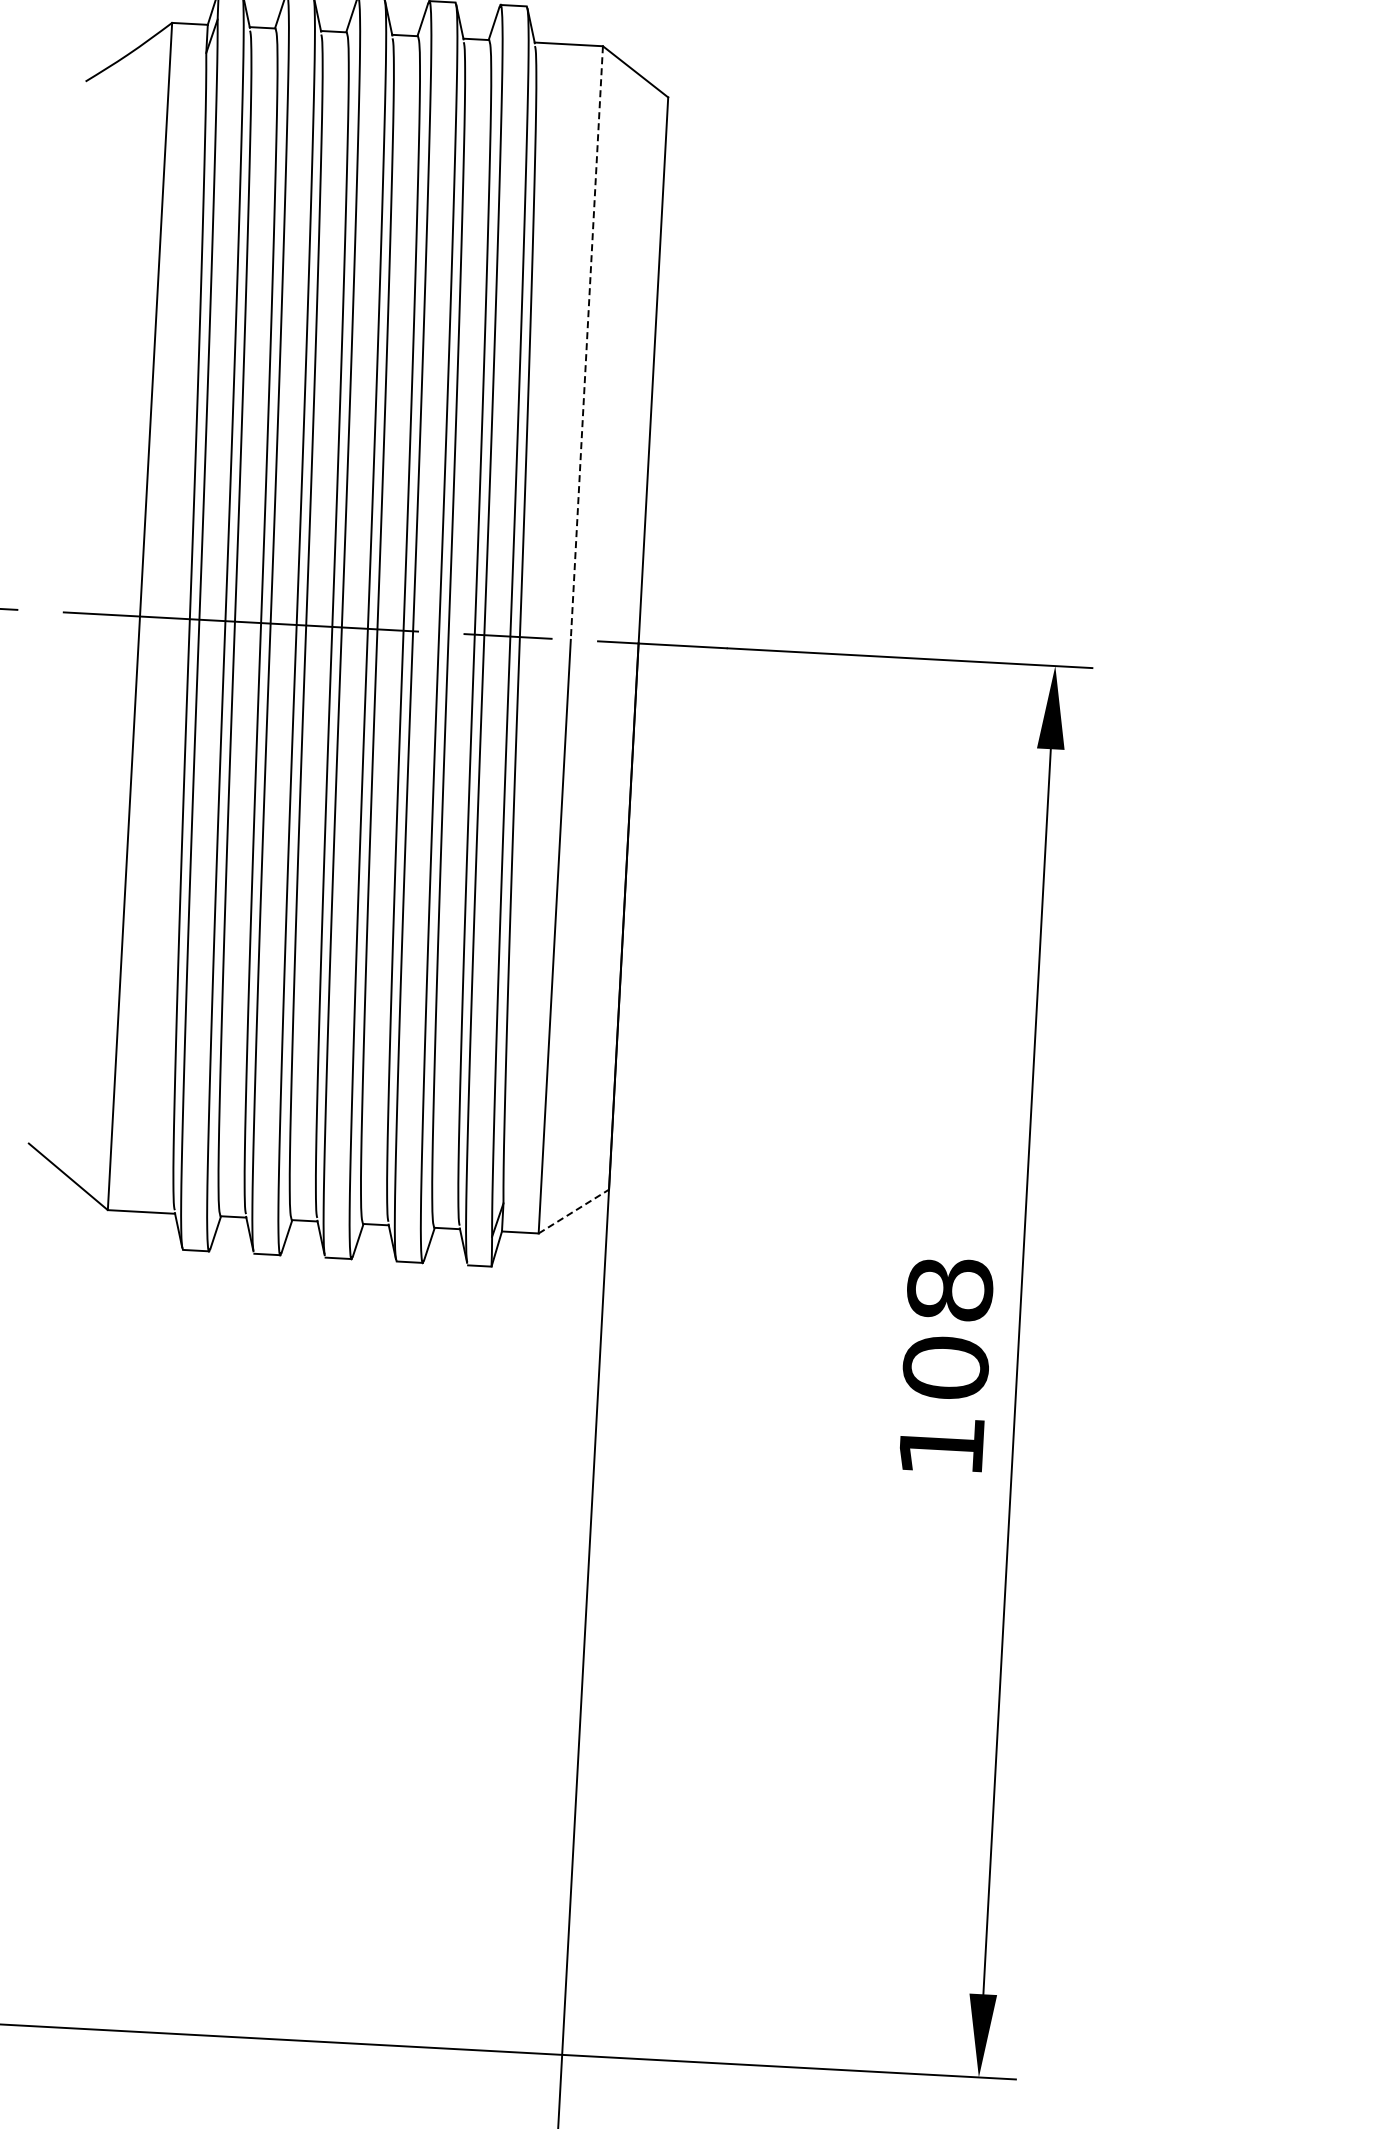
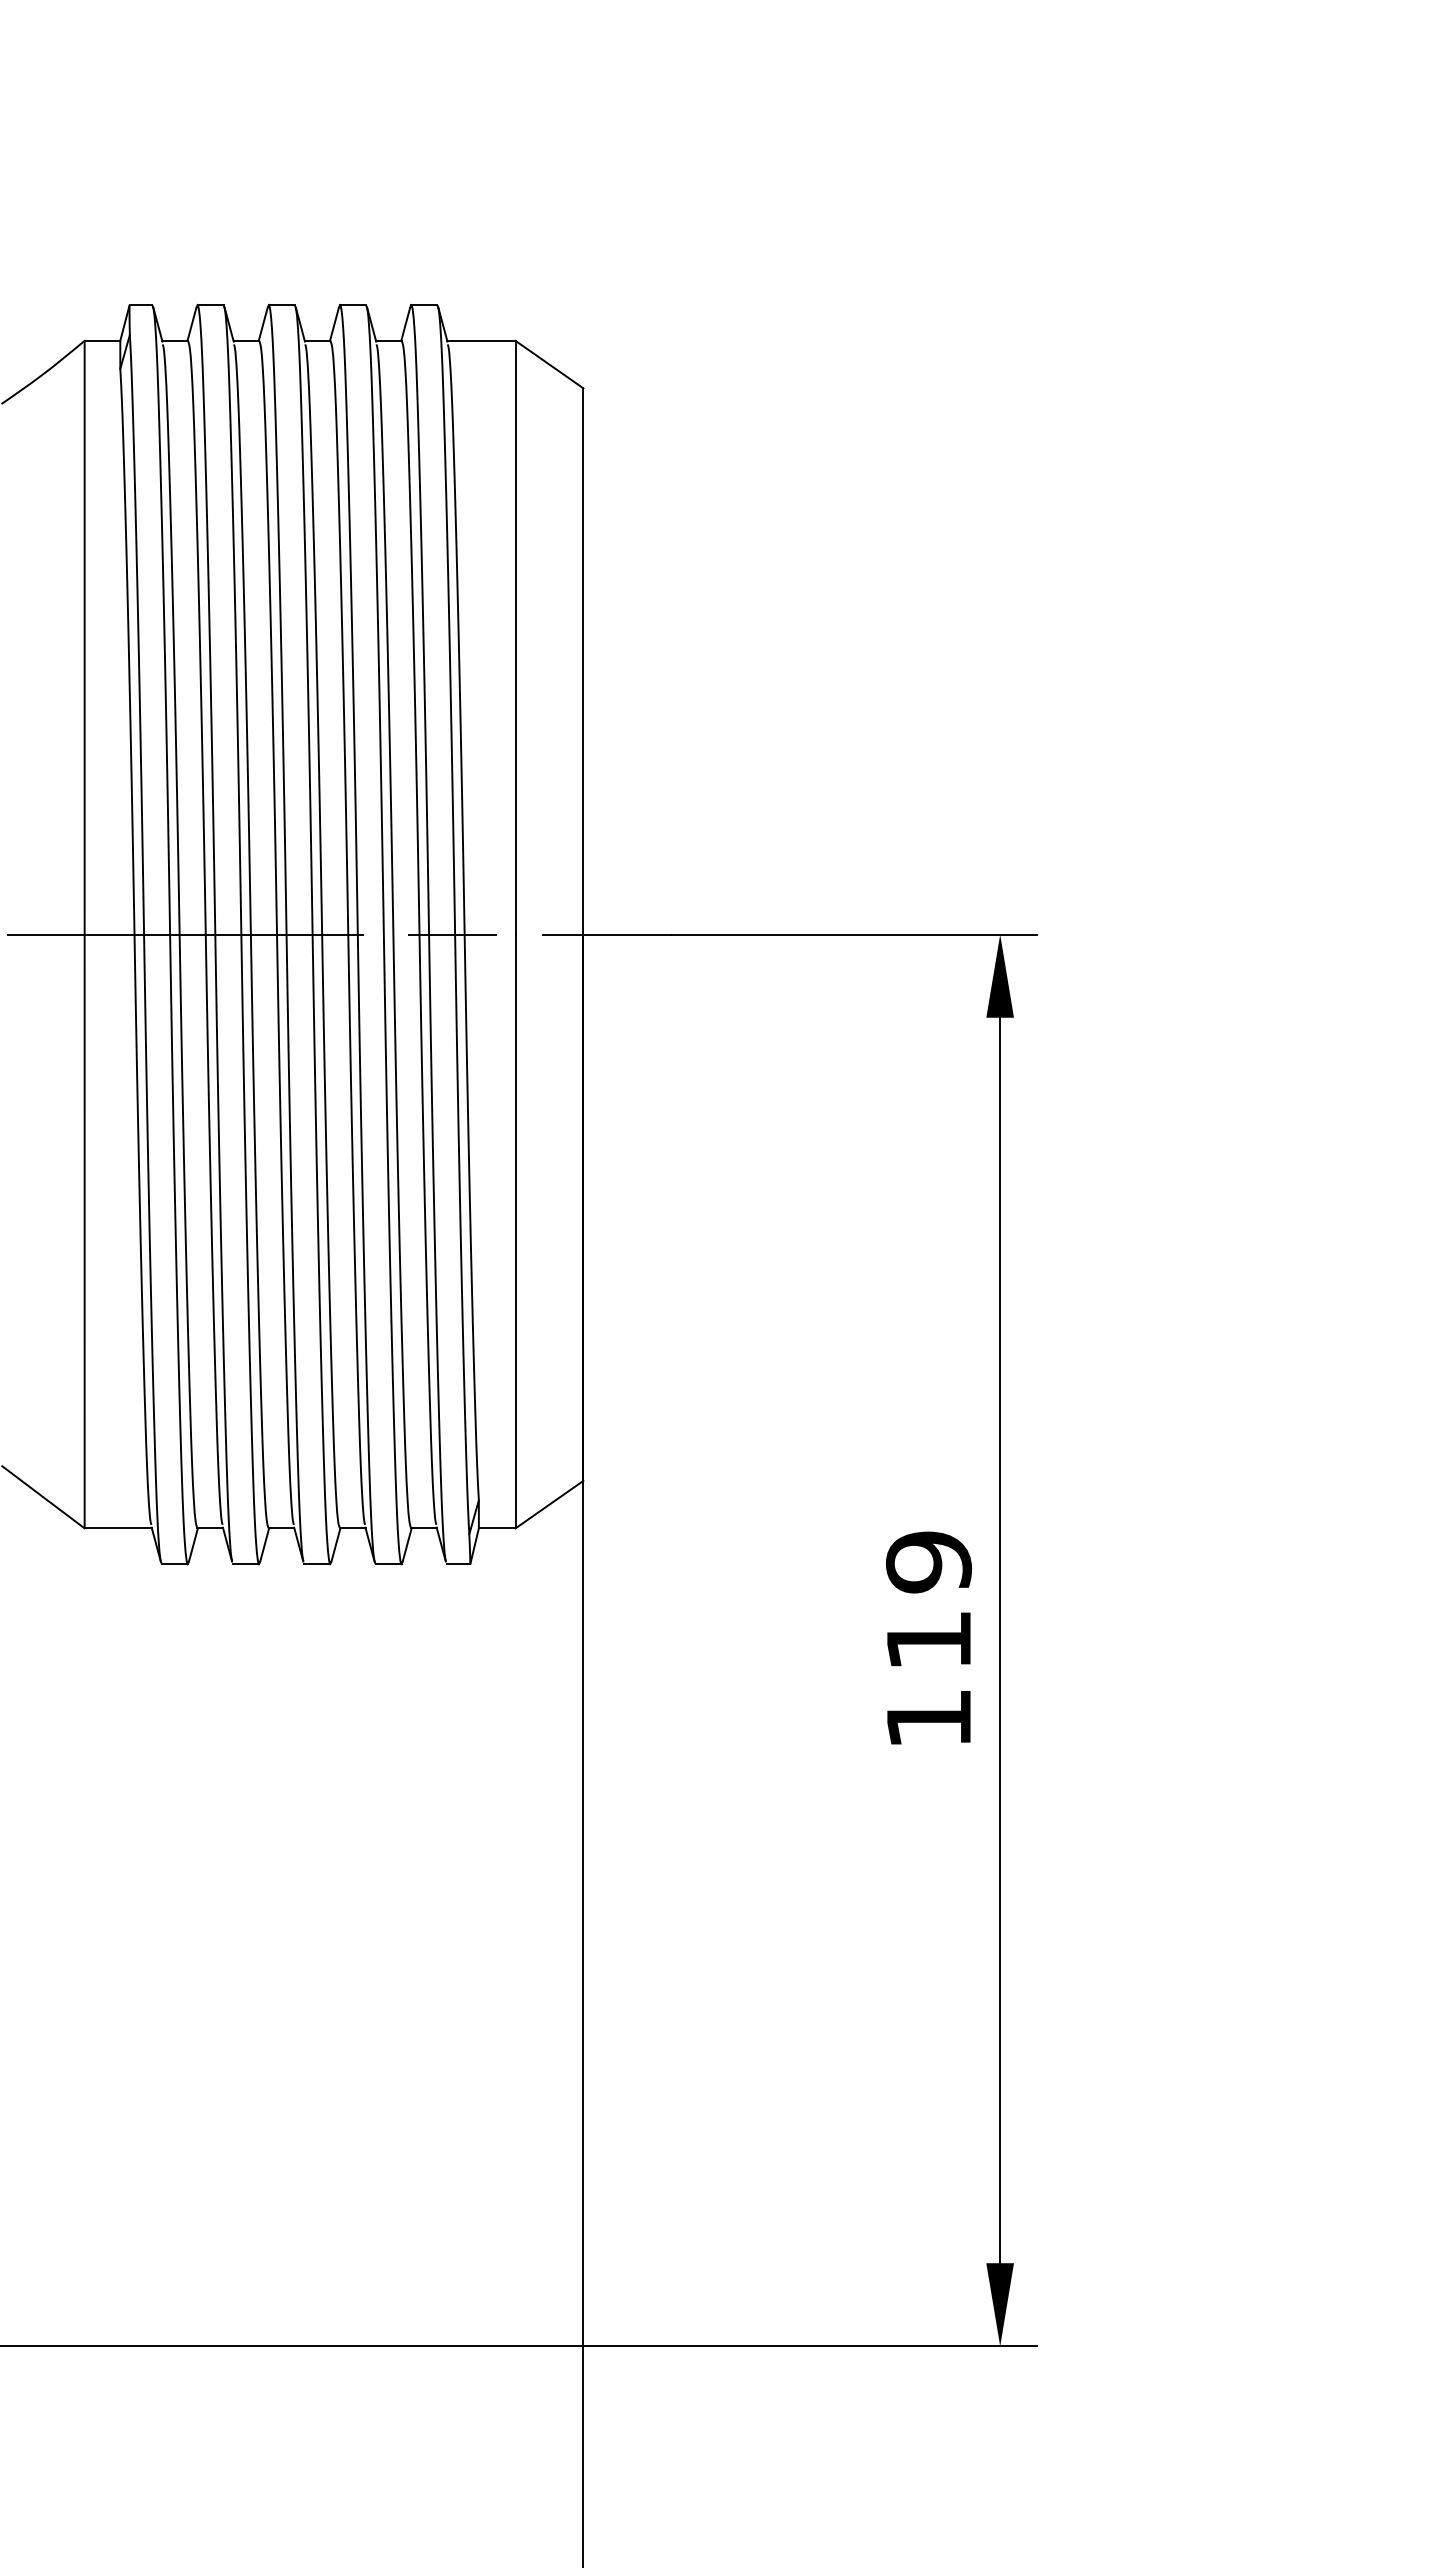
line: (586, 342) -> (515, 637), dashed -> solid
line: (573, 1211) -> (549, 1504), dashed -> solid
text: (948, 1328) -> (929, 1601), 108 -> 119

